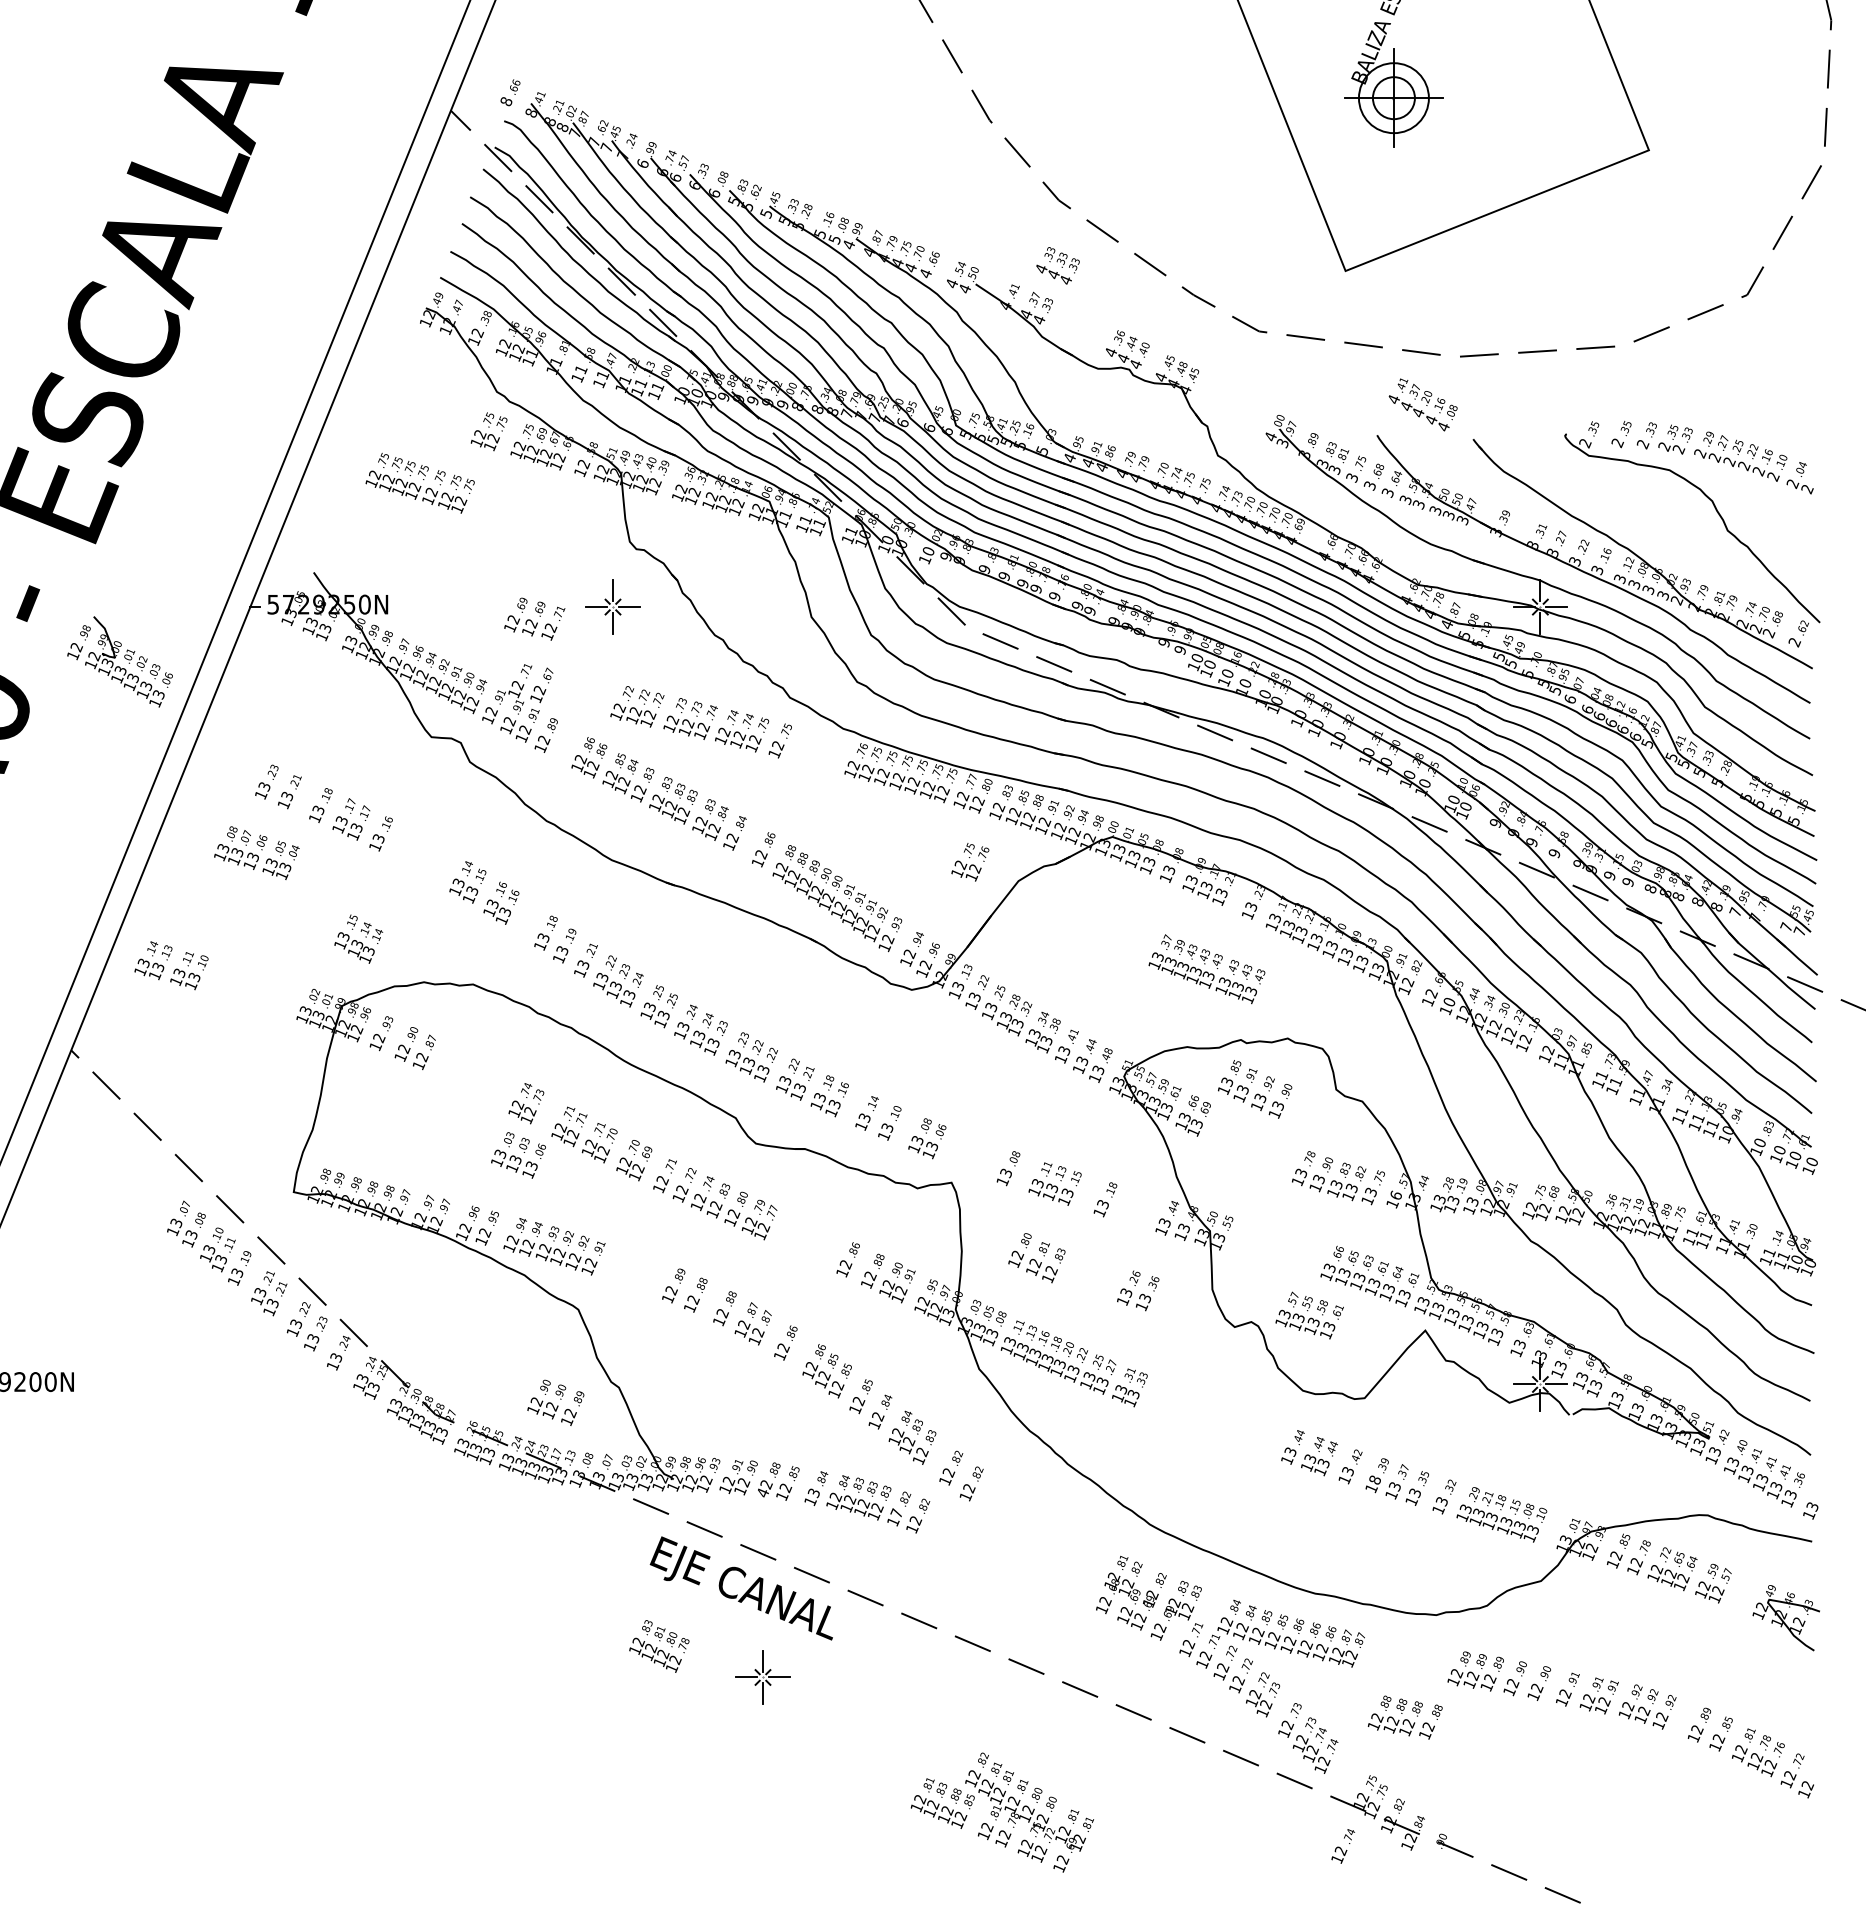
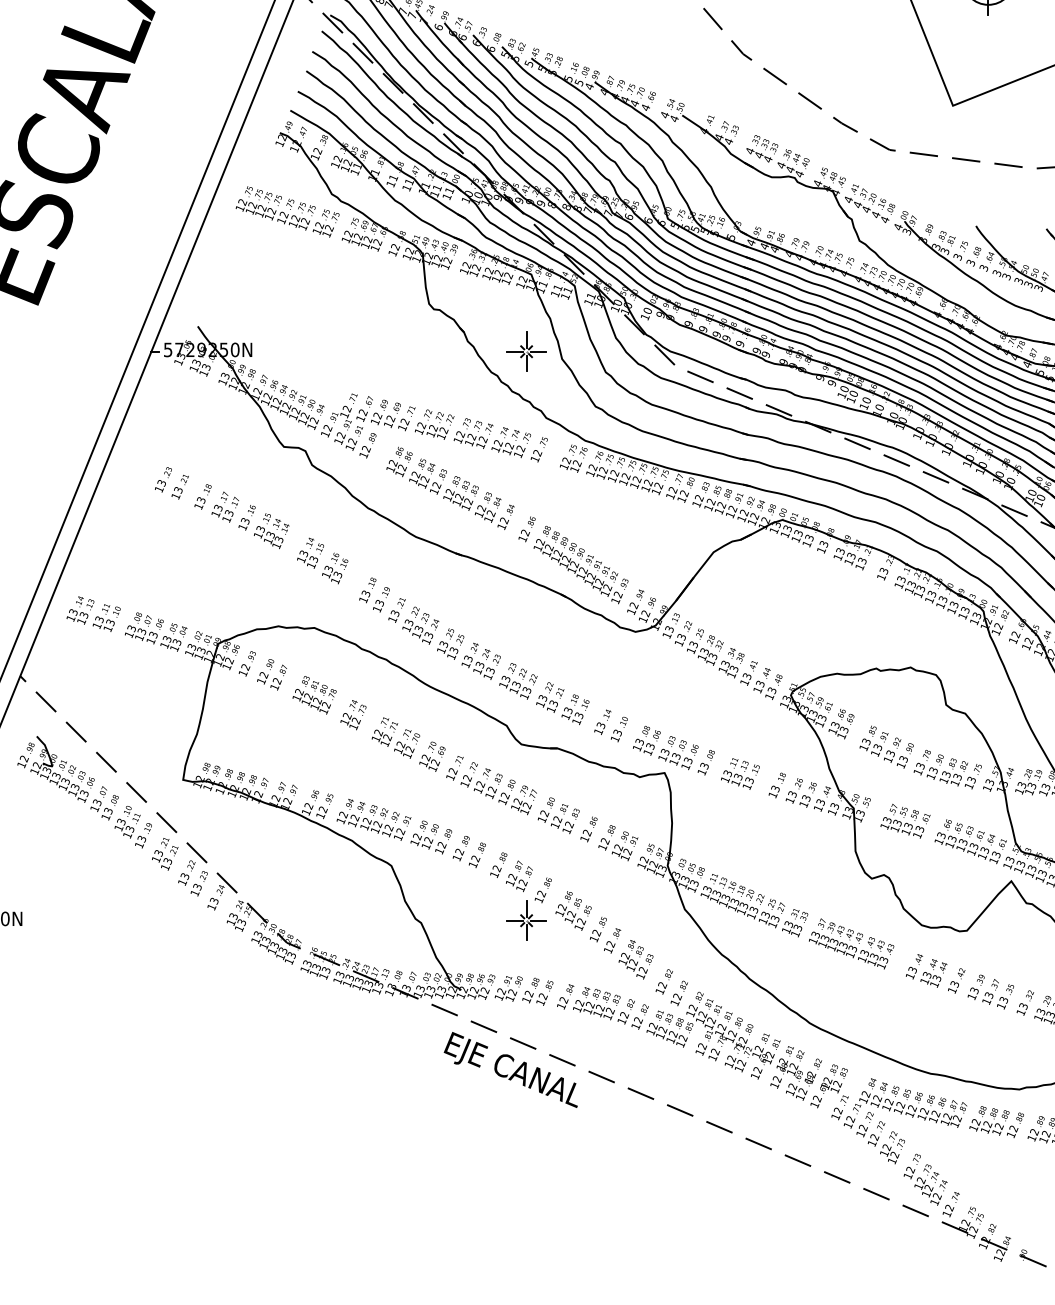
text: (1057, 265) -> (761, 148), moved
text: (1422, 404) -> (869, 203), moved
text: (419, 482) -> (275, 207), moved
part: (612, 606) -> (526, 351), moved
text: (534, 618) -> (393, 414), moved
part: (119, 661) -> (55, 769), moved
text: (256, 852) -> (155, 631), moved
text: (970, 862) -> (573, 458), moved
text: (358, 938) -> (271, 530), moved
text: (1206, 969) -> (851, 944), moved
text: (1449, 1002) -> (1029, 641), 10 -> 12
text: (1255, 1089) -> (887, 747), moved
text: (518, 1155) -> (678, 753), moved
text: (1395, 1195) -> (989, 782), 16 -> 13
text: (1036, 1258) -> (558, 816), moved
text: (1138, 1290) -> (801, 792), moved
text: (1309, 1315) -> (905, 821), moved
text: (555, 1402) -> (431, 837), moved
text: (1374, 1480) -> (974, 990), 18 -> 13
text: (763, 1492) -> (526, 999), 42 -> 12
text: (814, 1492) -> (564, 999), 13 -> 12
text: (896, 1513) -> (624, 1015), 17 -> 12
text: (659, 1646) -> (314, 695), moved
part: (762, 1677) -> (526, 920), moved
text: (1404, 1717) -> (996, 1121), moved
text: (1001, 1812) -> (712, 1035), moved
text: (1342, 1846) -> (950, 1204), moved

